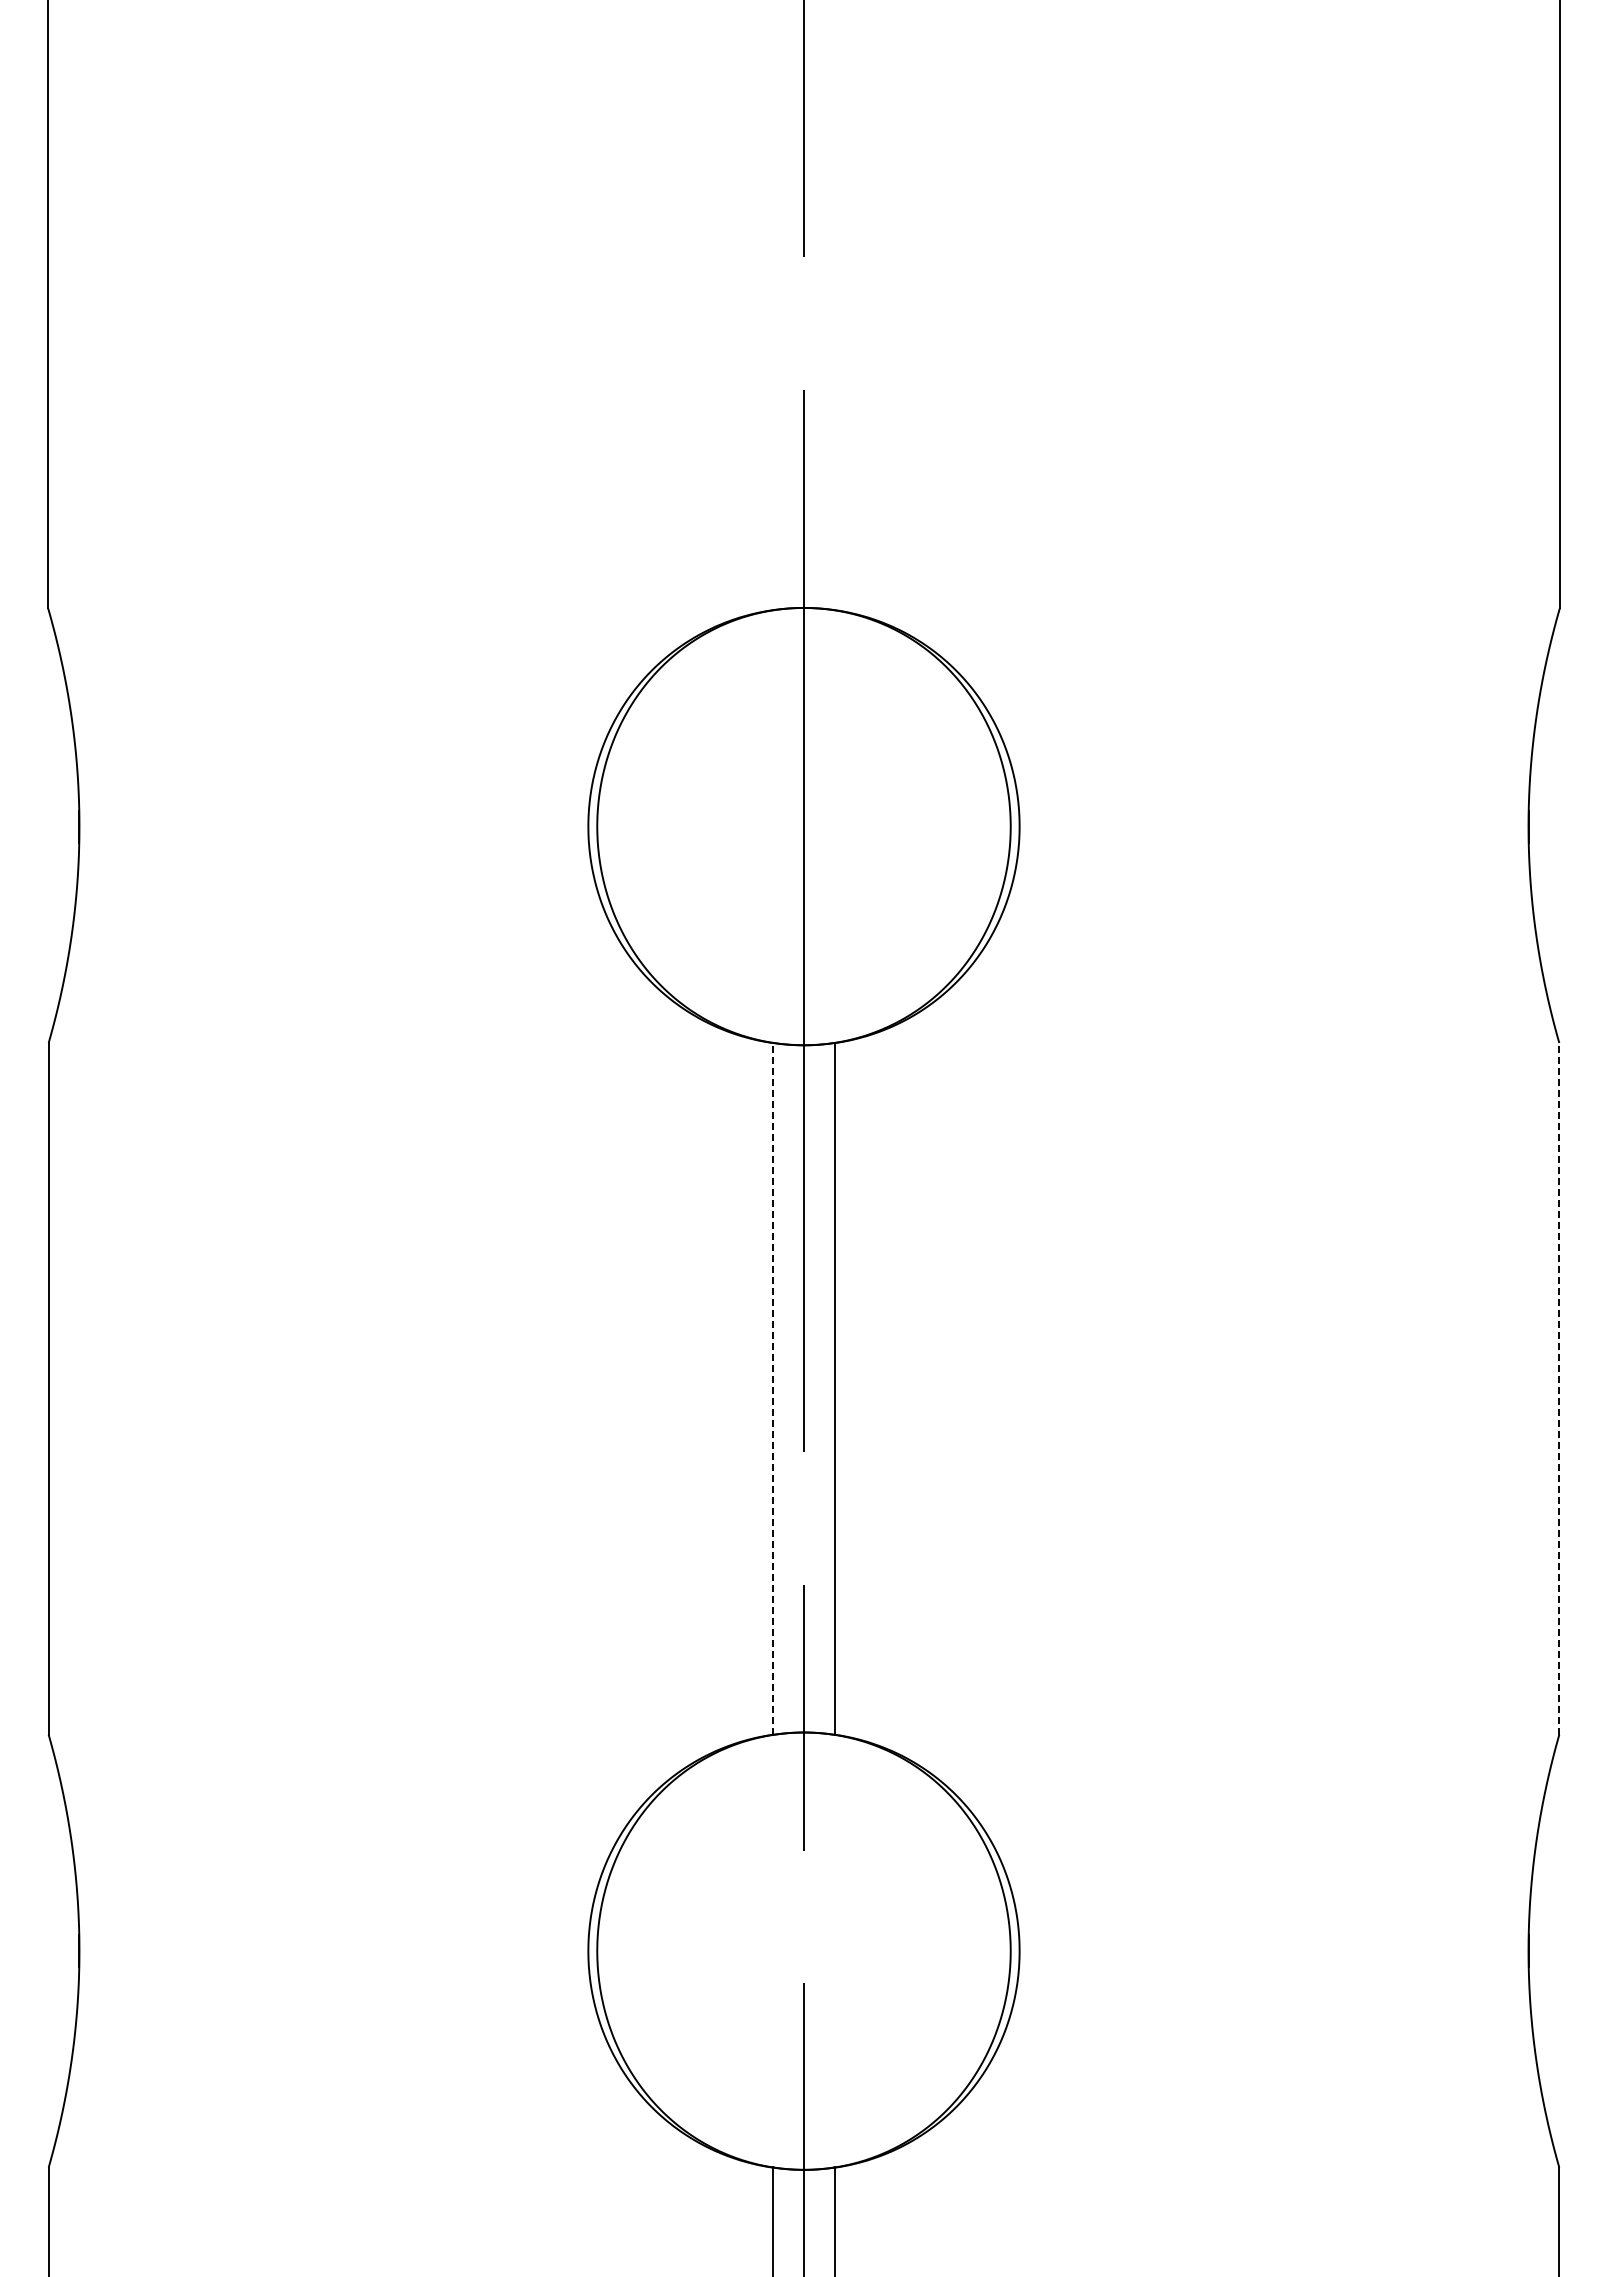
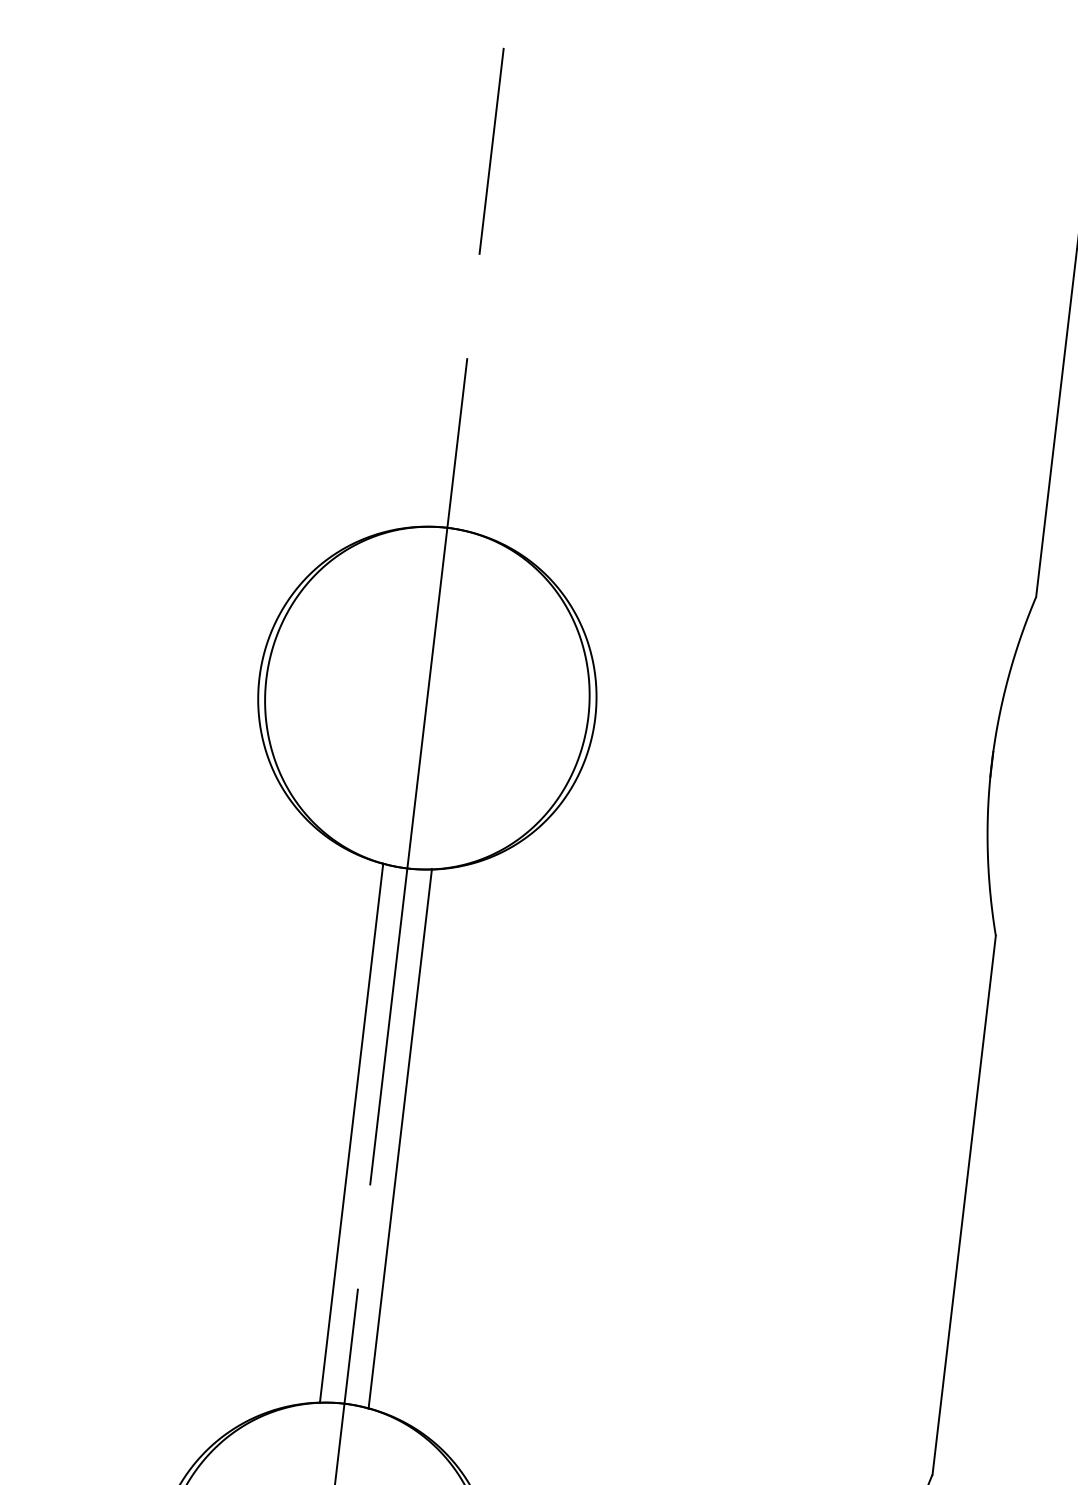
line: (772, 1388) -> (351, 1132), dashed -> solid
line: (1559, 1388) -> (964, 1204), dashed -> solid

